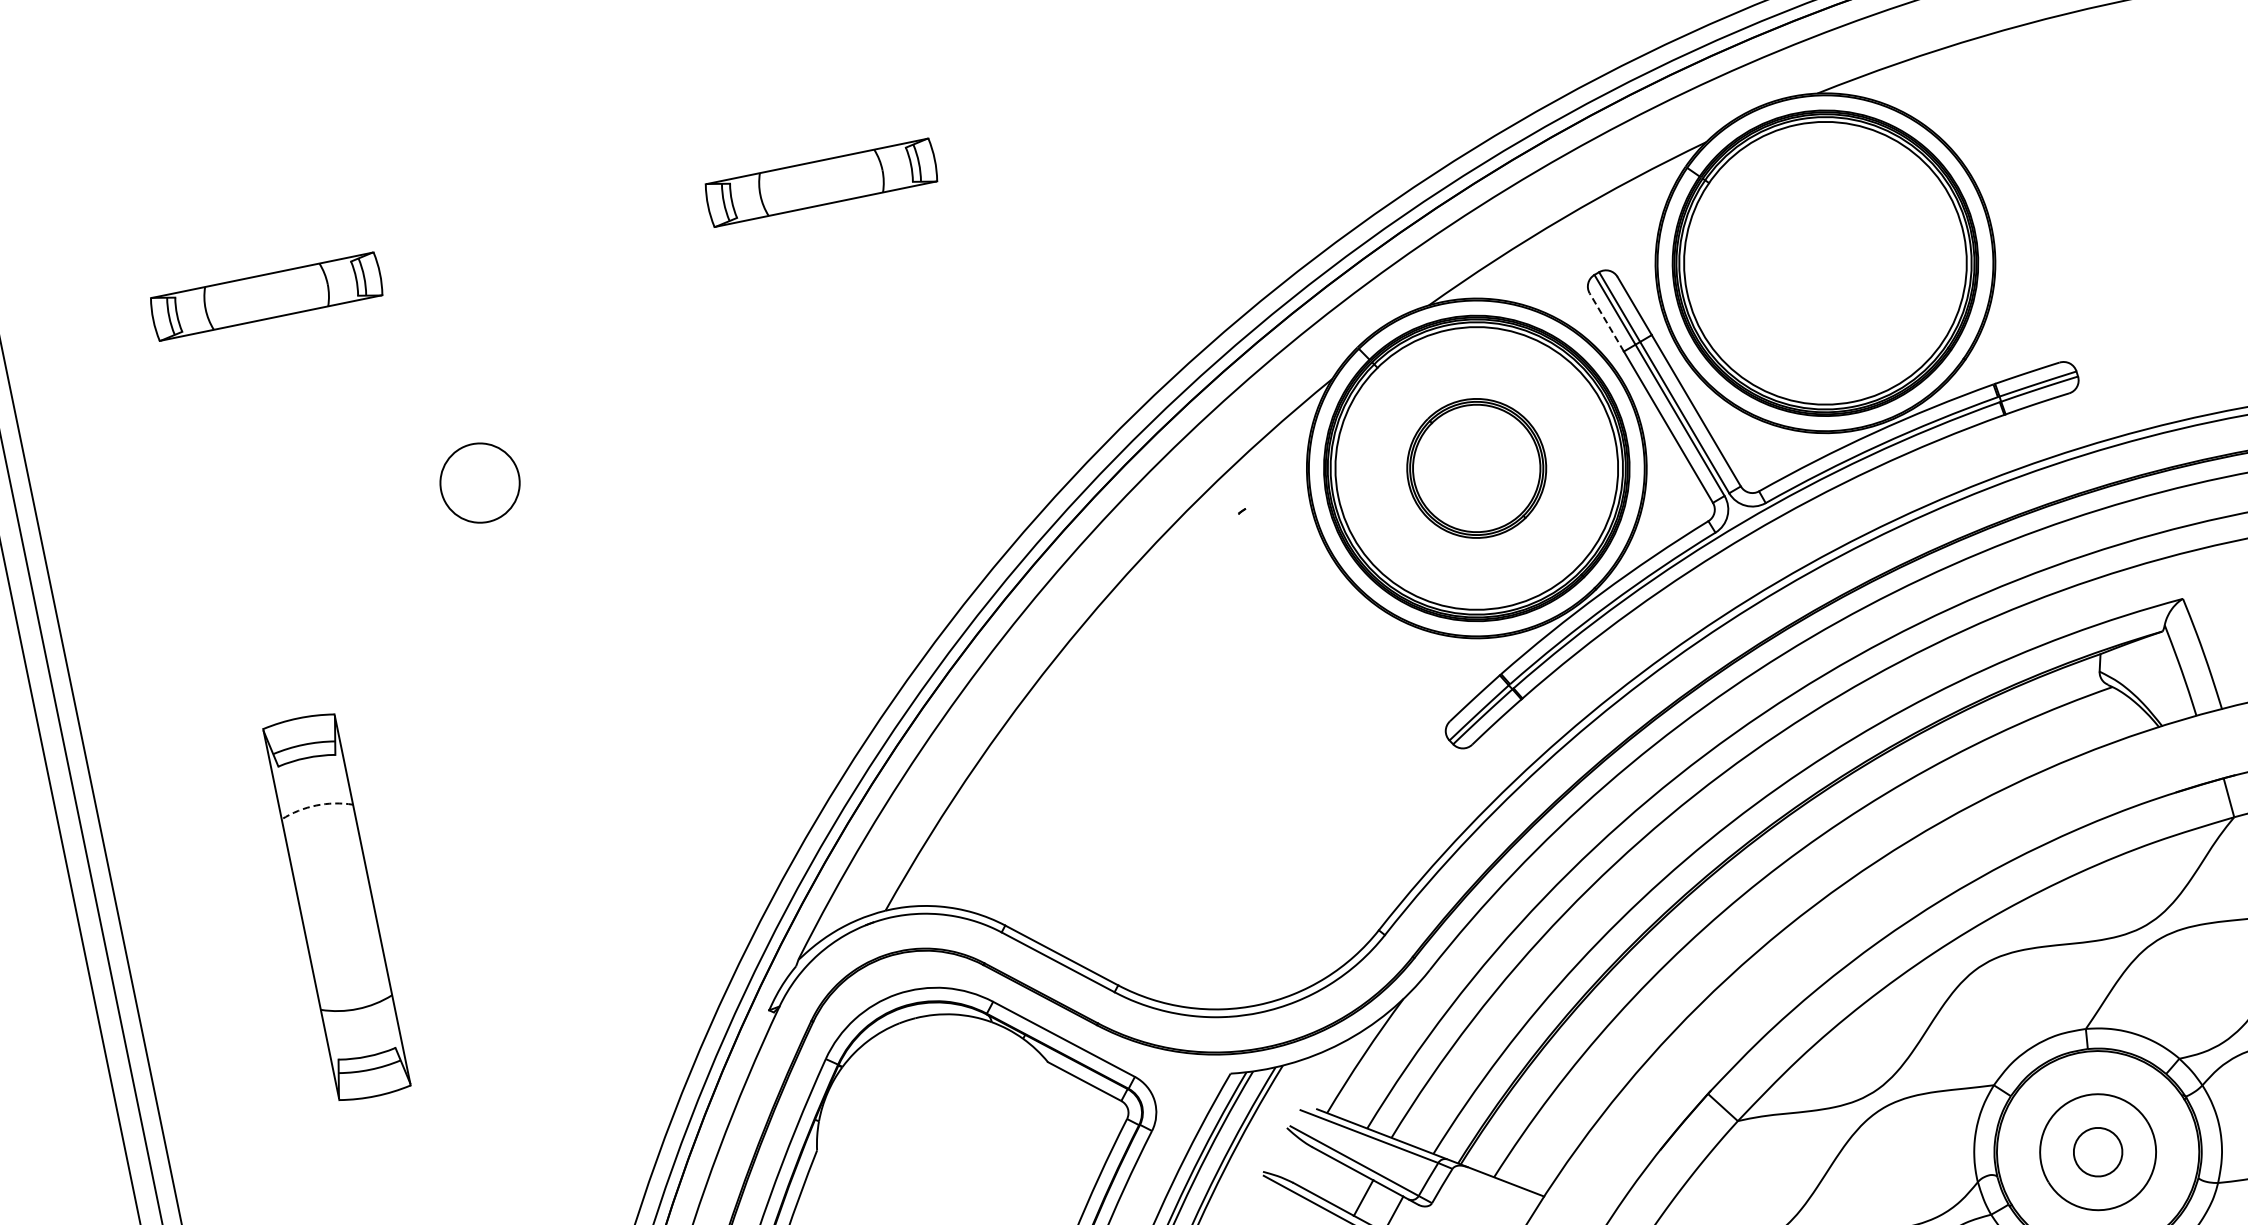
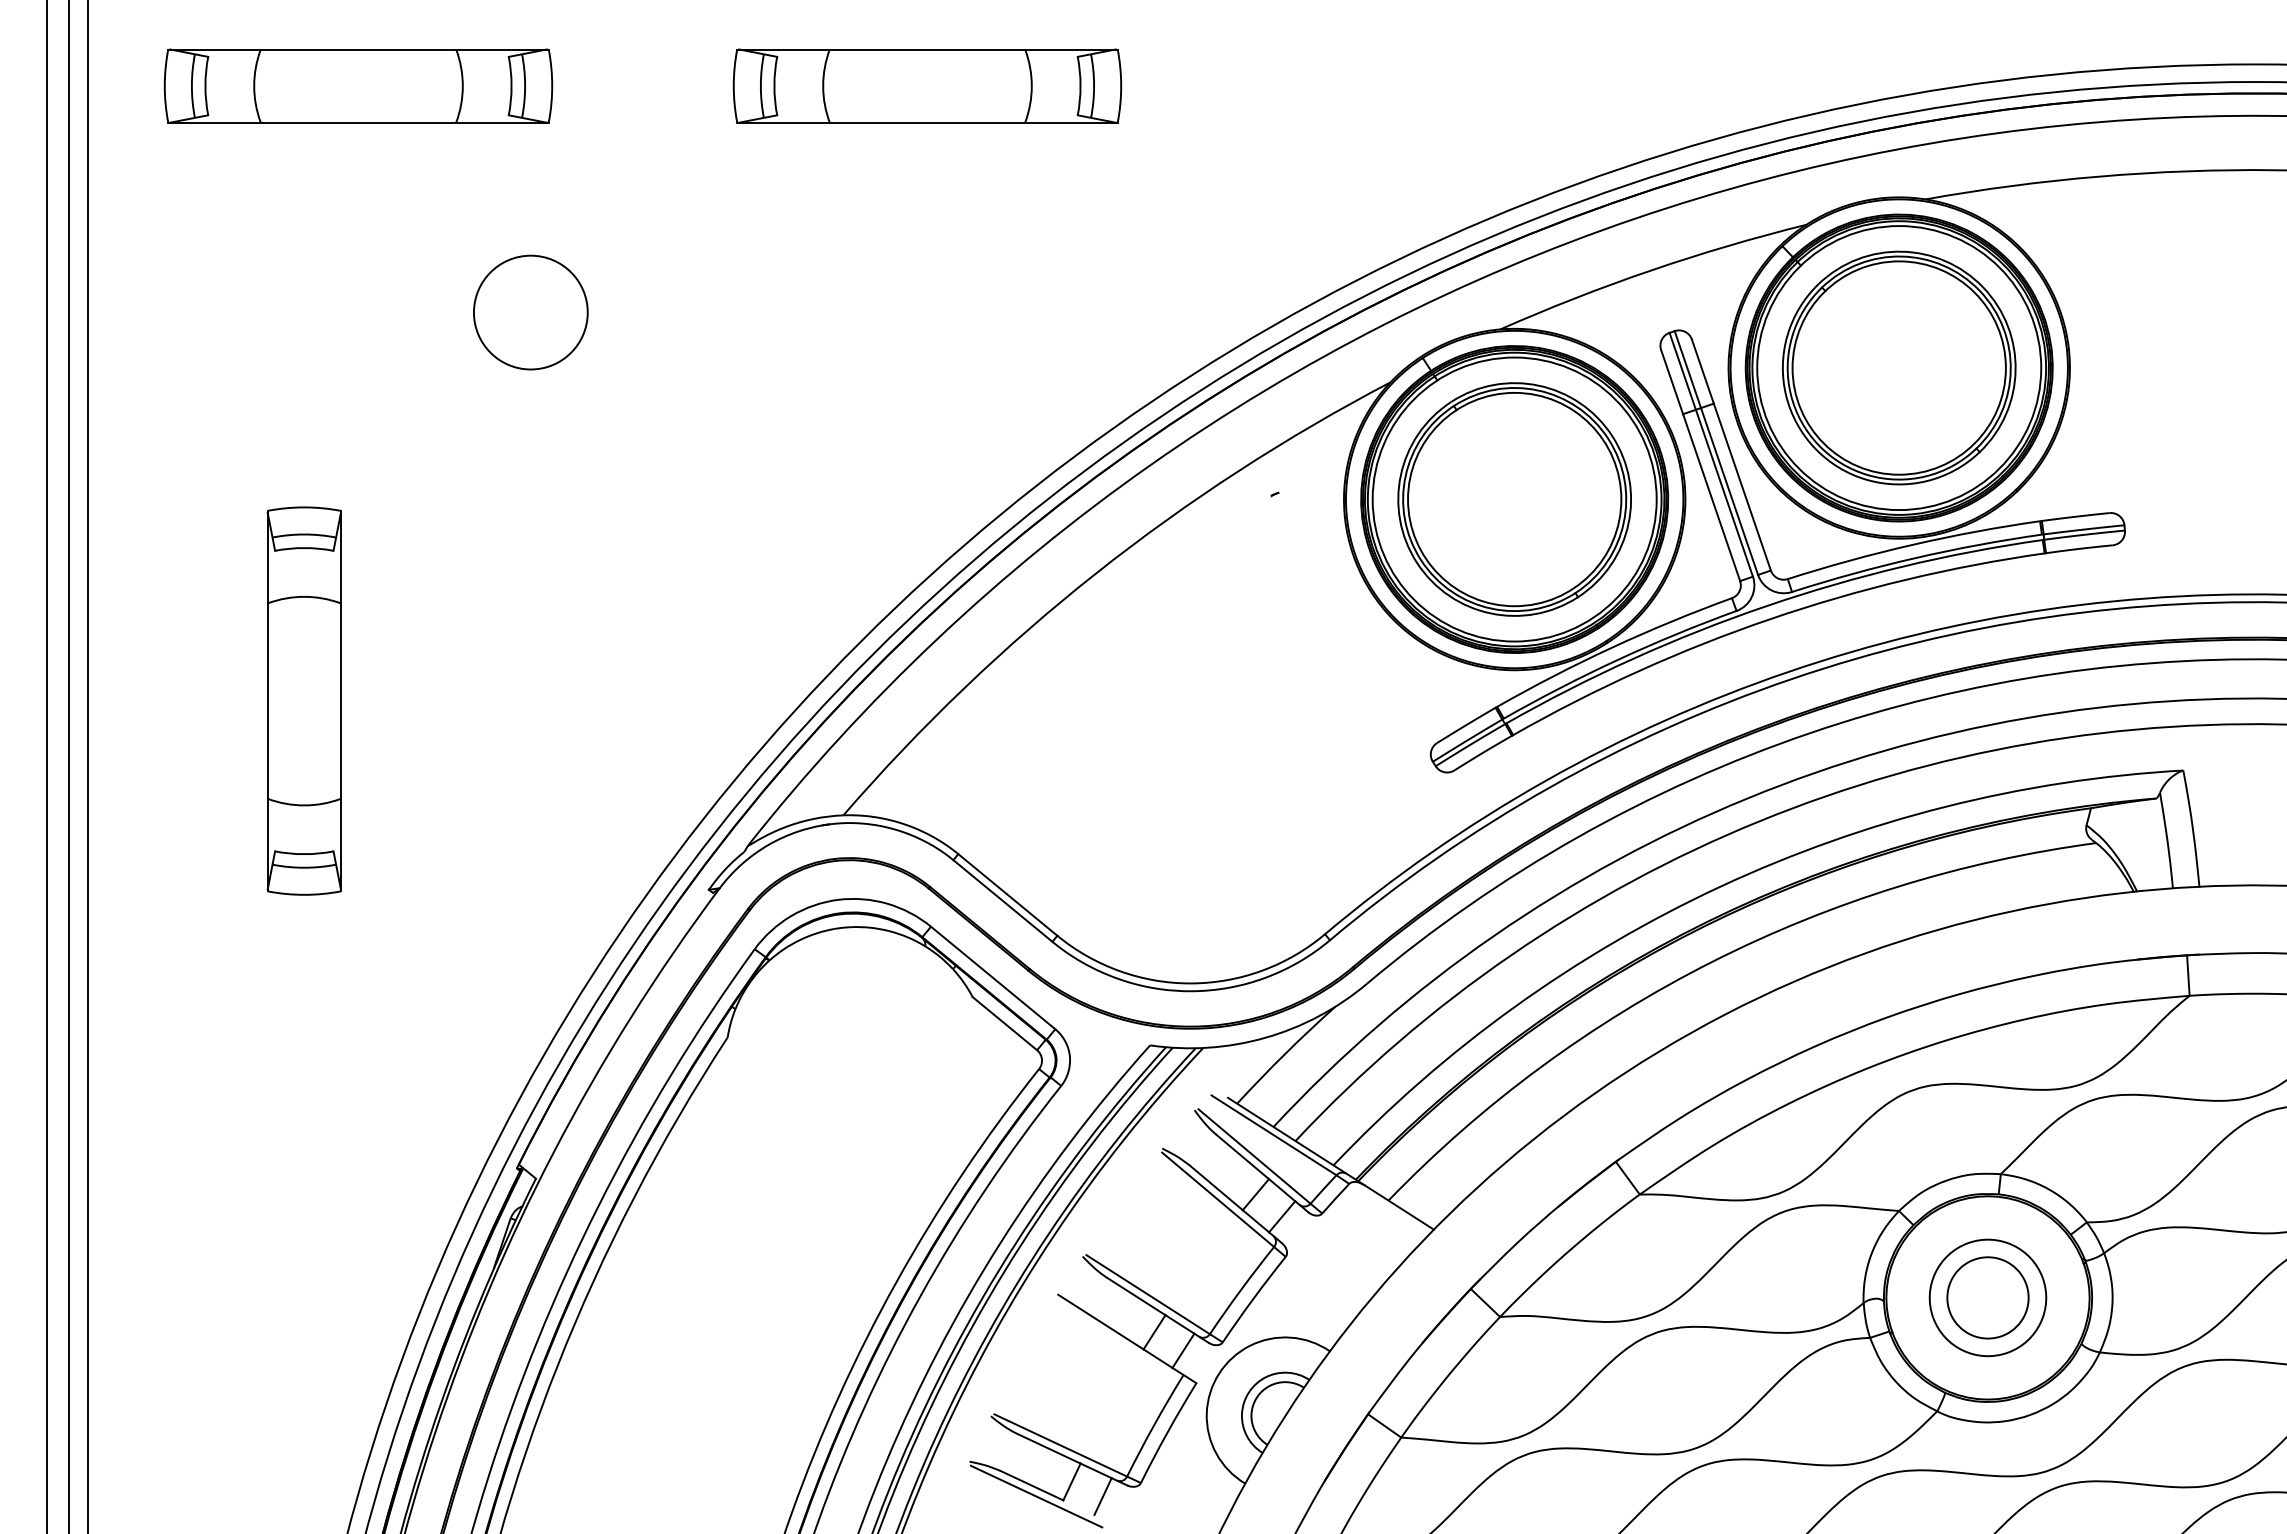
part: (821, 182) -> (927, 85), size x1.67
part: (1825, 262) -> (1899, 367), added
part: (266, 296) -> (358, 85), size x1.67
line: (1607, 322) -> (1672, 382), dashed -> solid
part: (1476, 468) -> (1514, 499), size x1.67
circle: (479, 483) -> (530, 312), size x1.43
arc: (316, 805) -> (304, 596), dashed -> solid
circle: (2097, 1151) -> (1987, 1297), size x1.67

